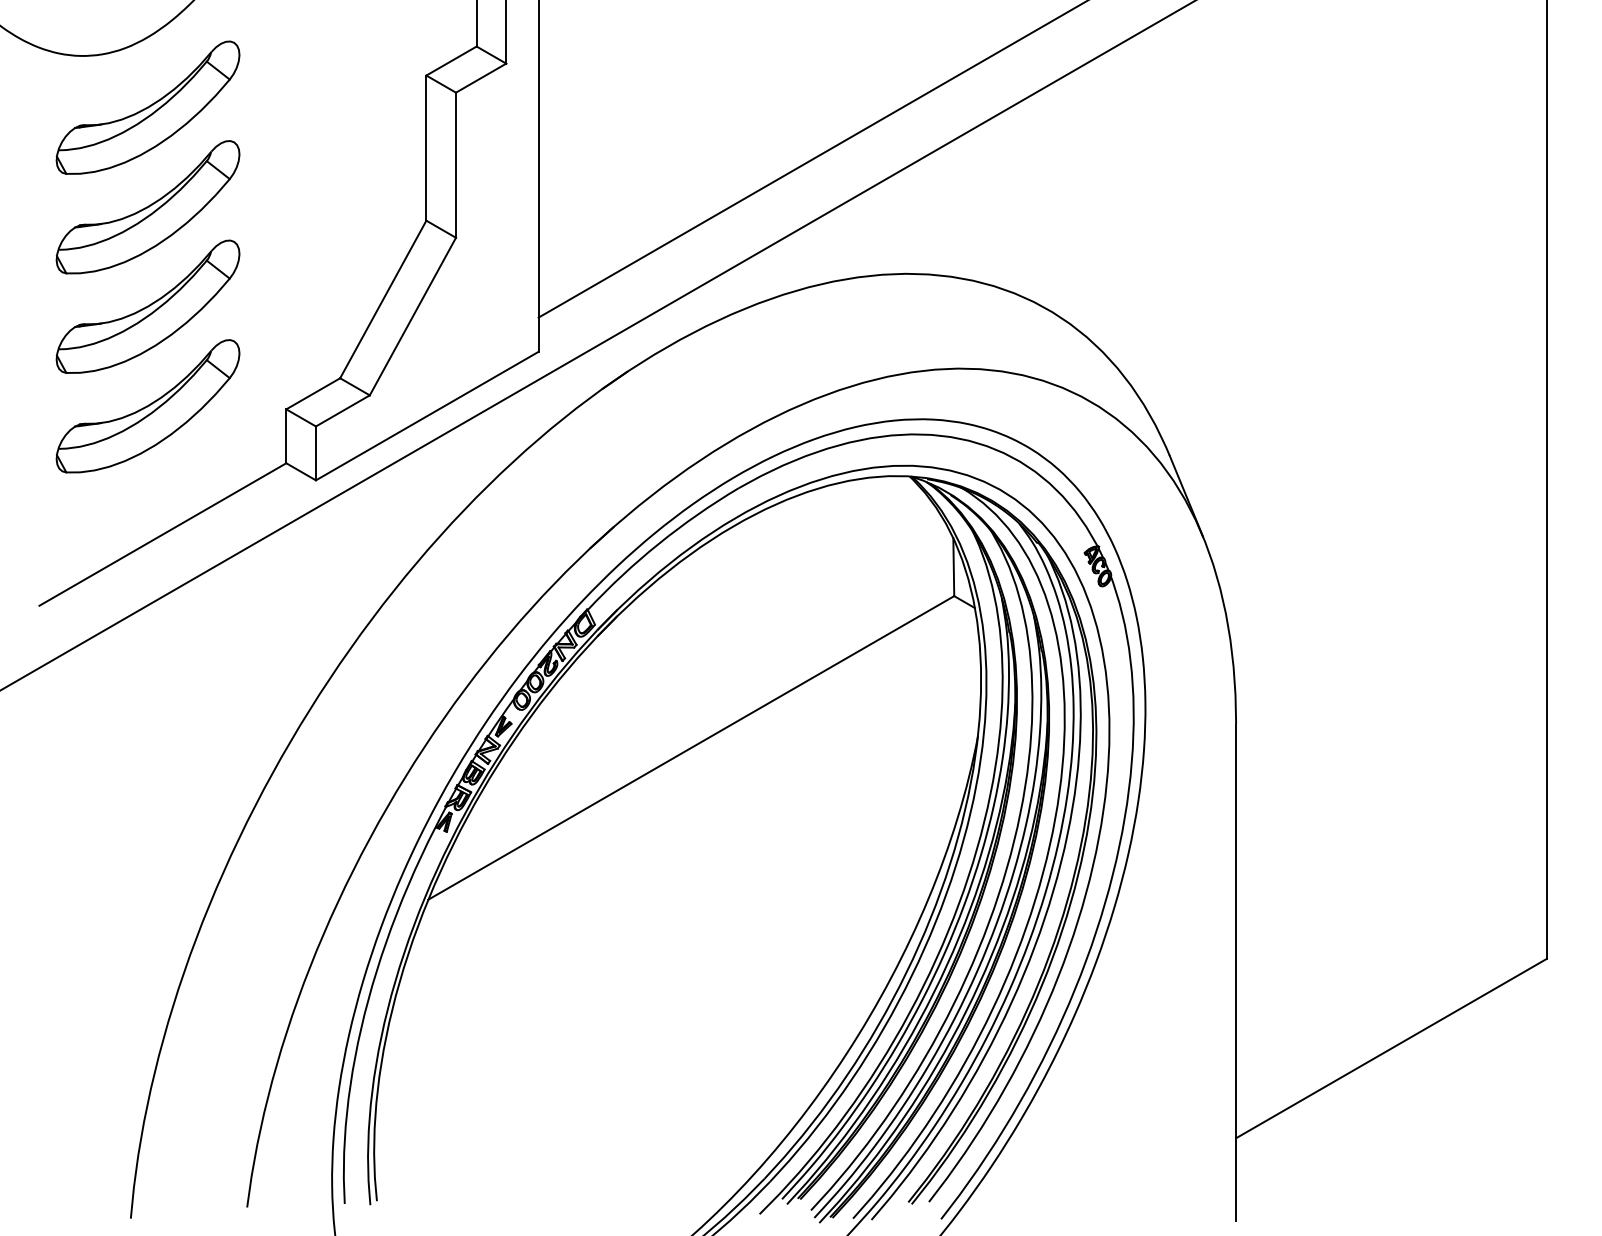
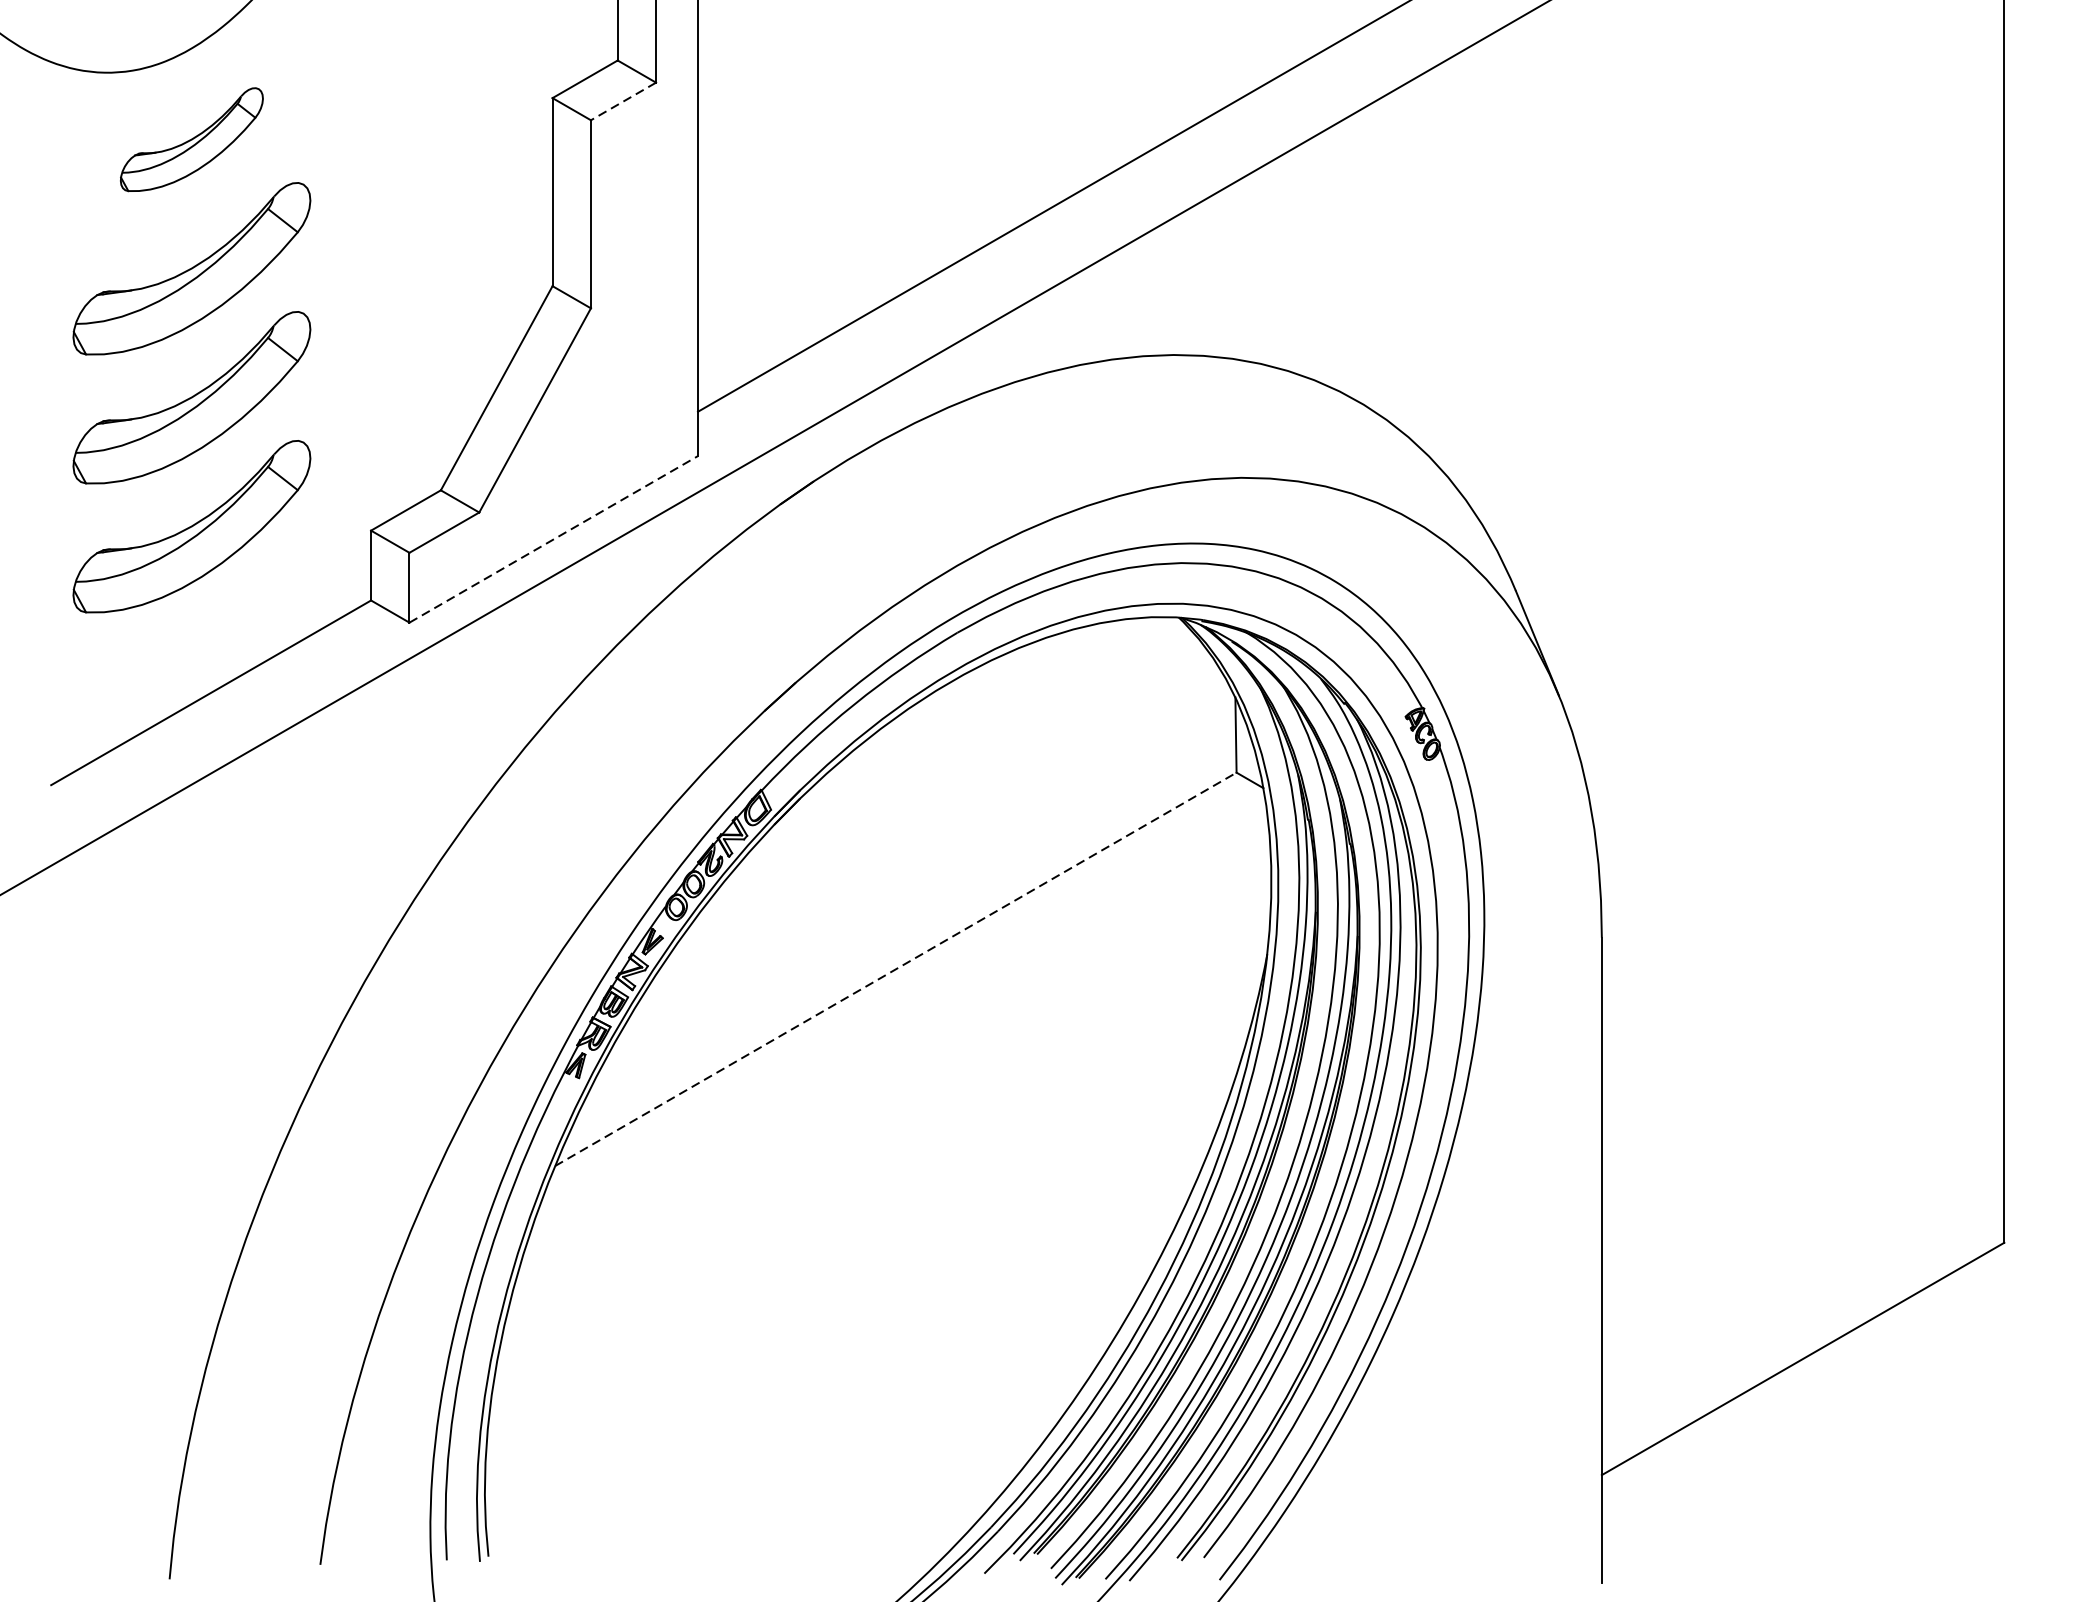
line: (480, 78) -> (622, 101), solid -> dashed
part: (147, 107) -> (191, 139), size x0.6
line: (427, 416) -> (554, 539), solid -> dashed
line: (691, 747) -> (896, 968), solid -> dashed

